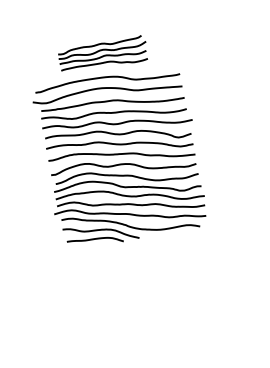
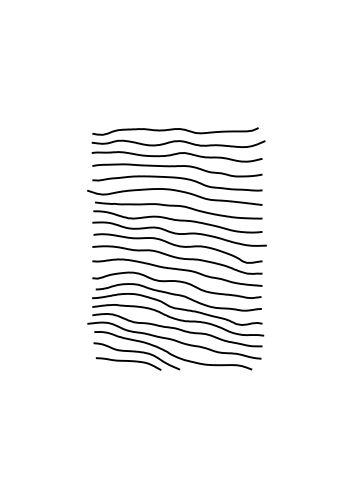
part: (103, 55) -> (178, 152), size x1.67

